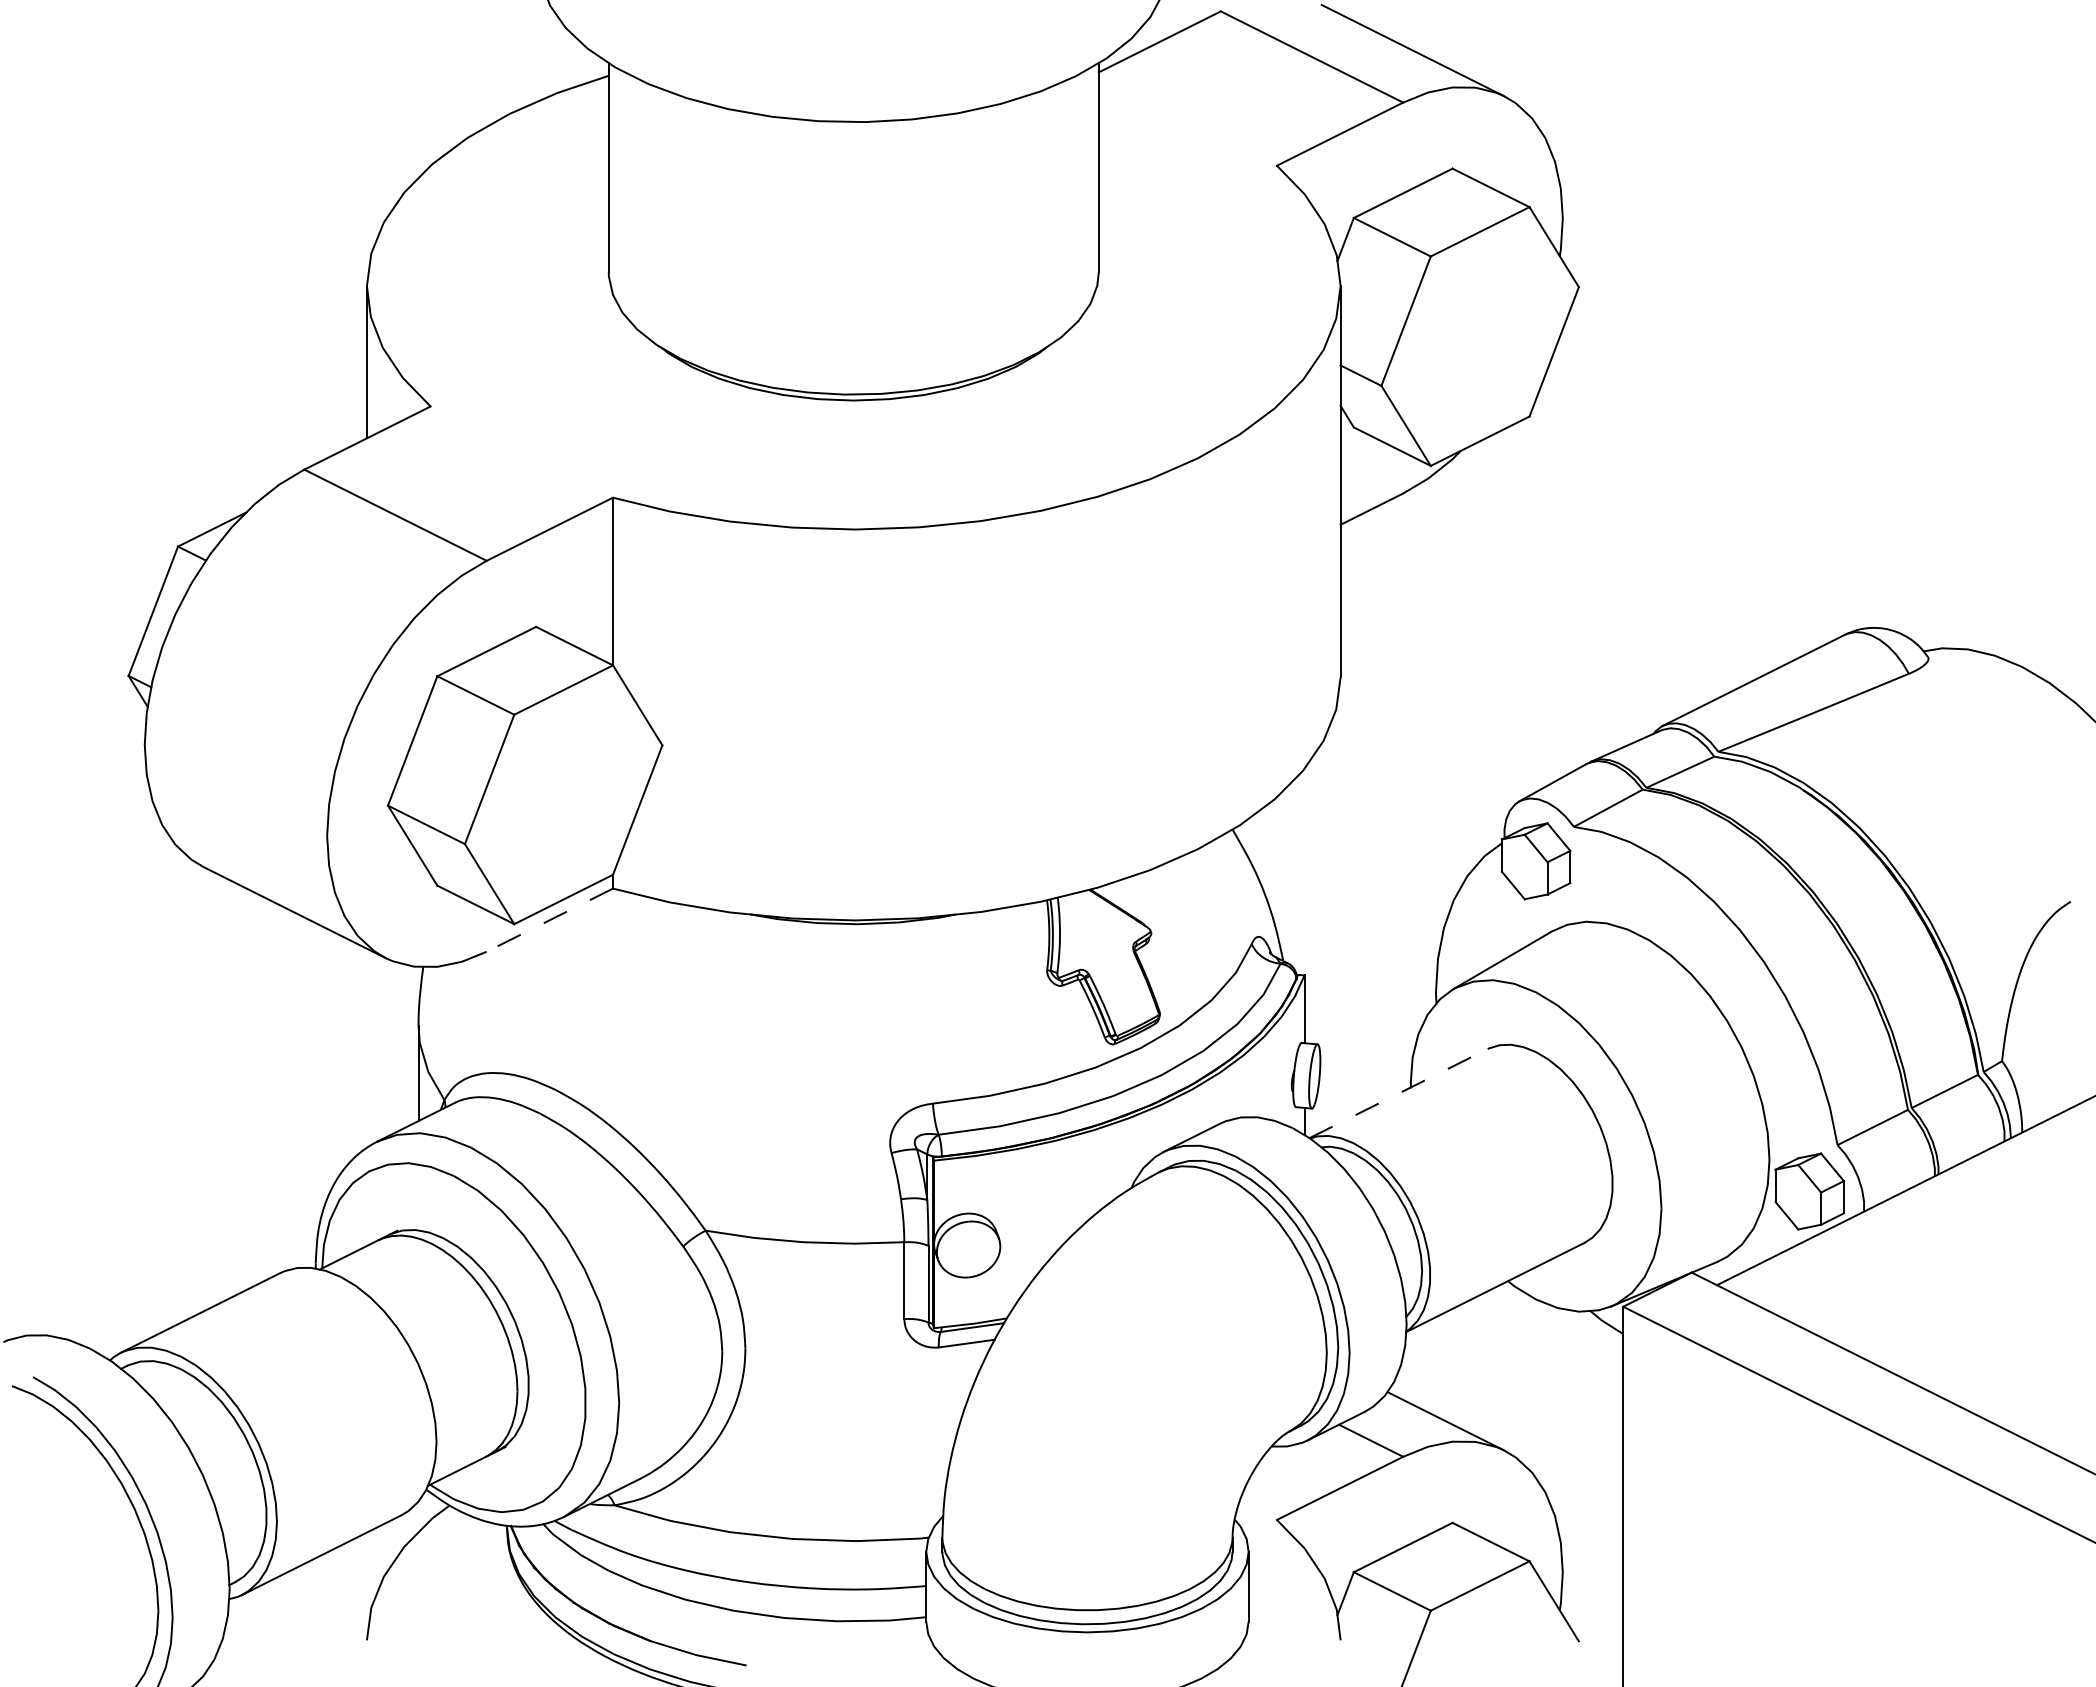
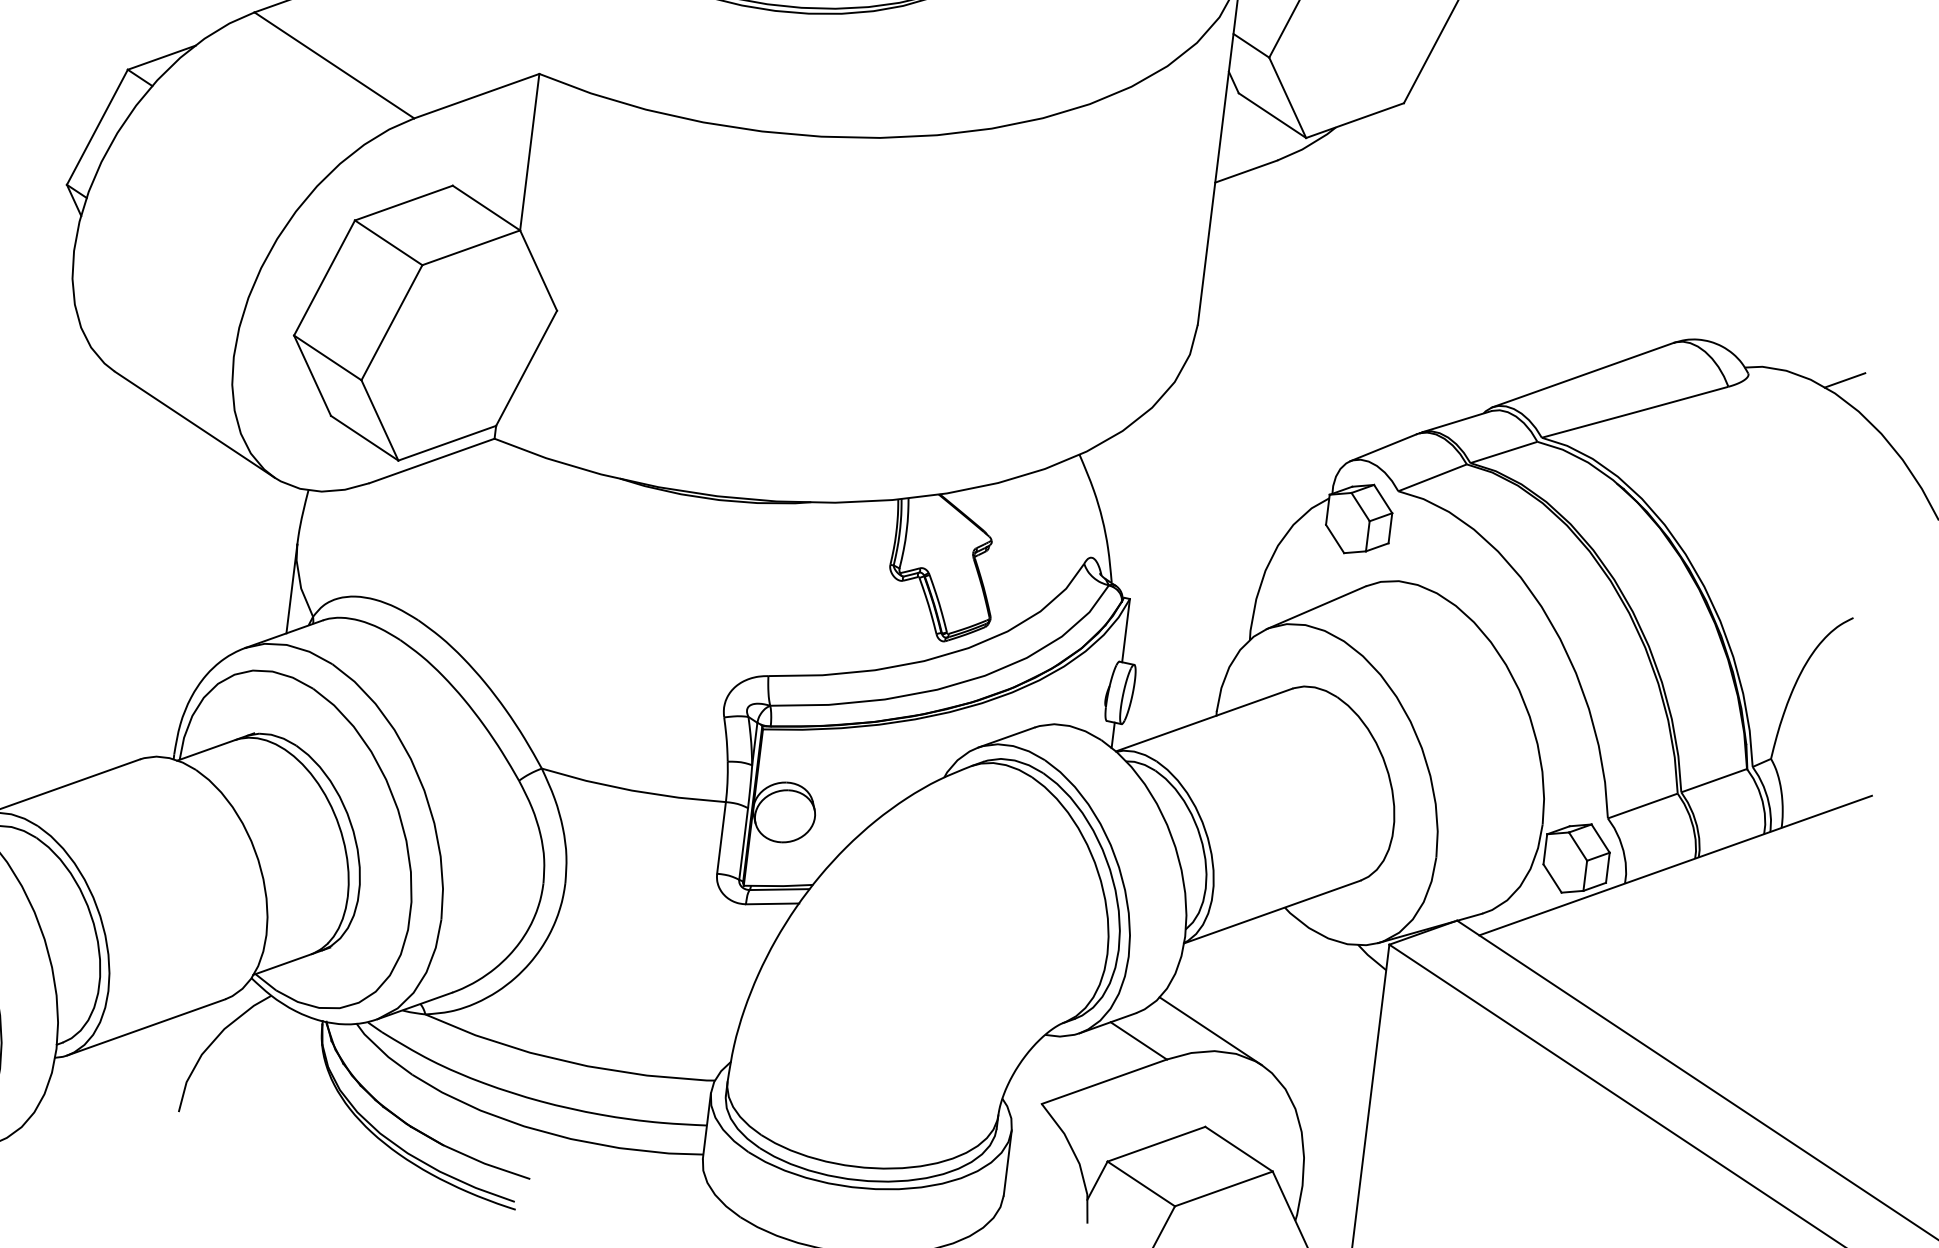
line: (2030, 651) -> (1844, 379), added
line: (549, 920) -> (431, 461), dashed -> solid
line: (1398, 1093) -> (1204, 719), dashed -> solid

